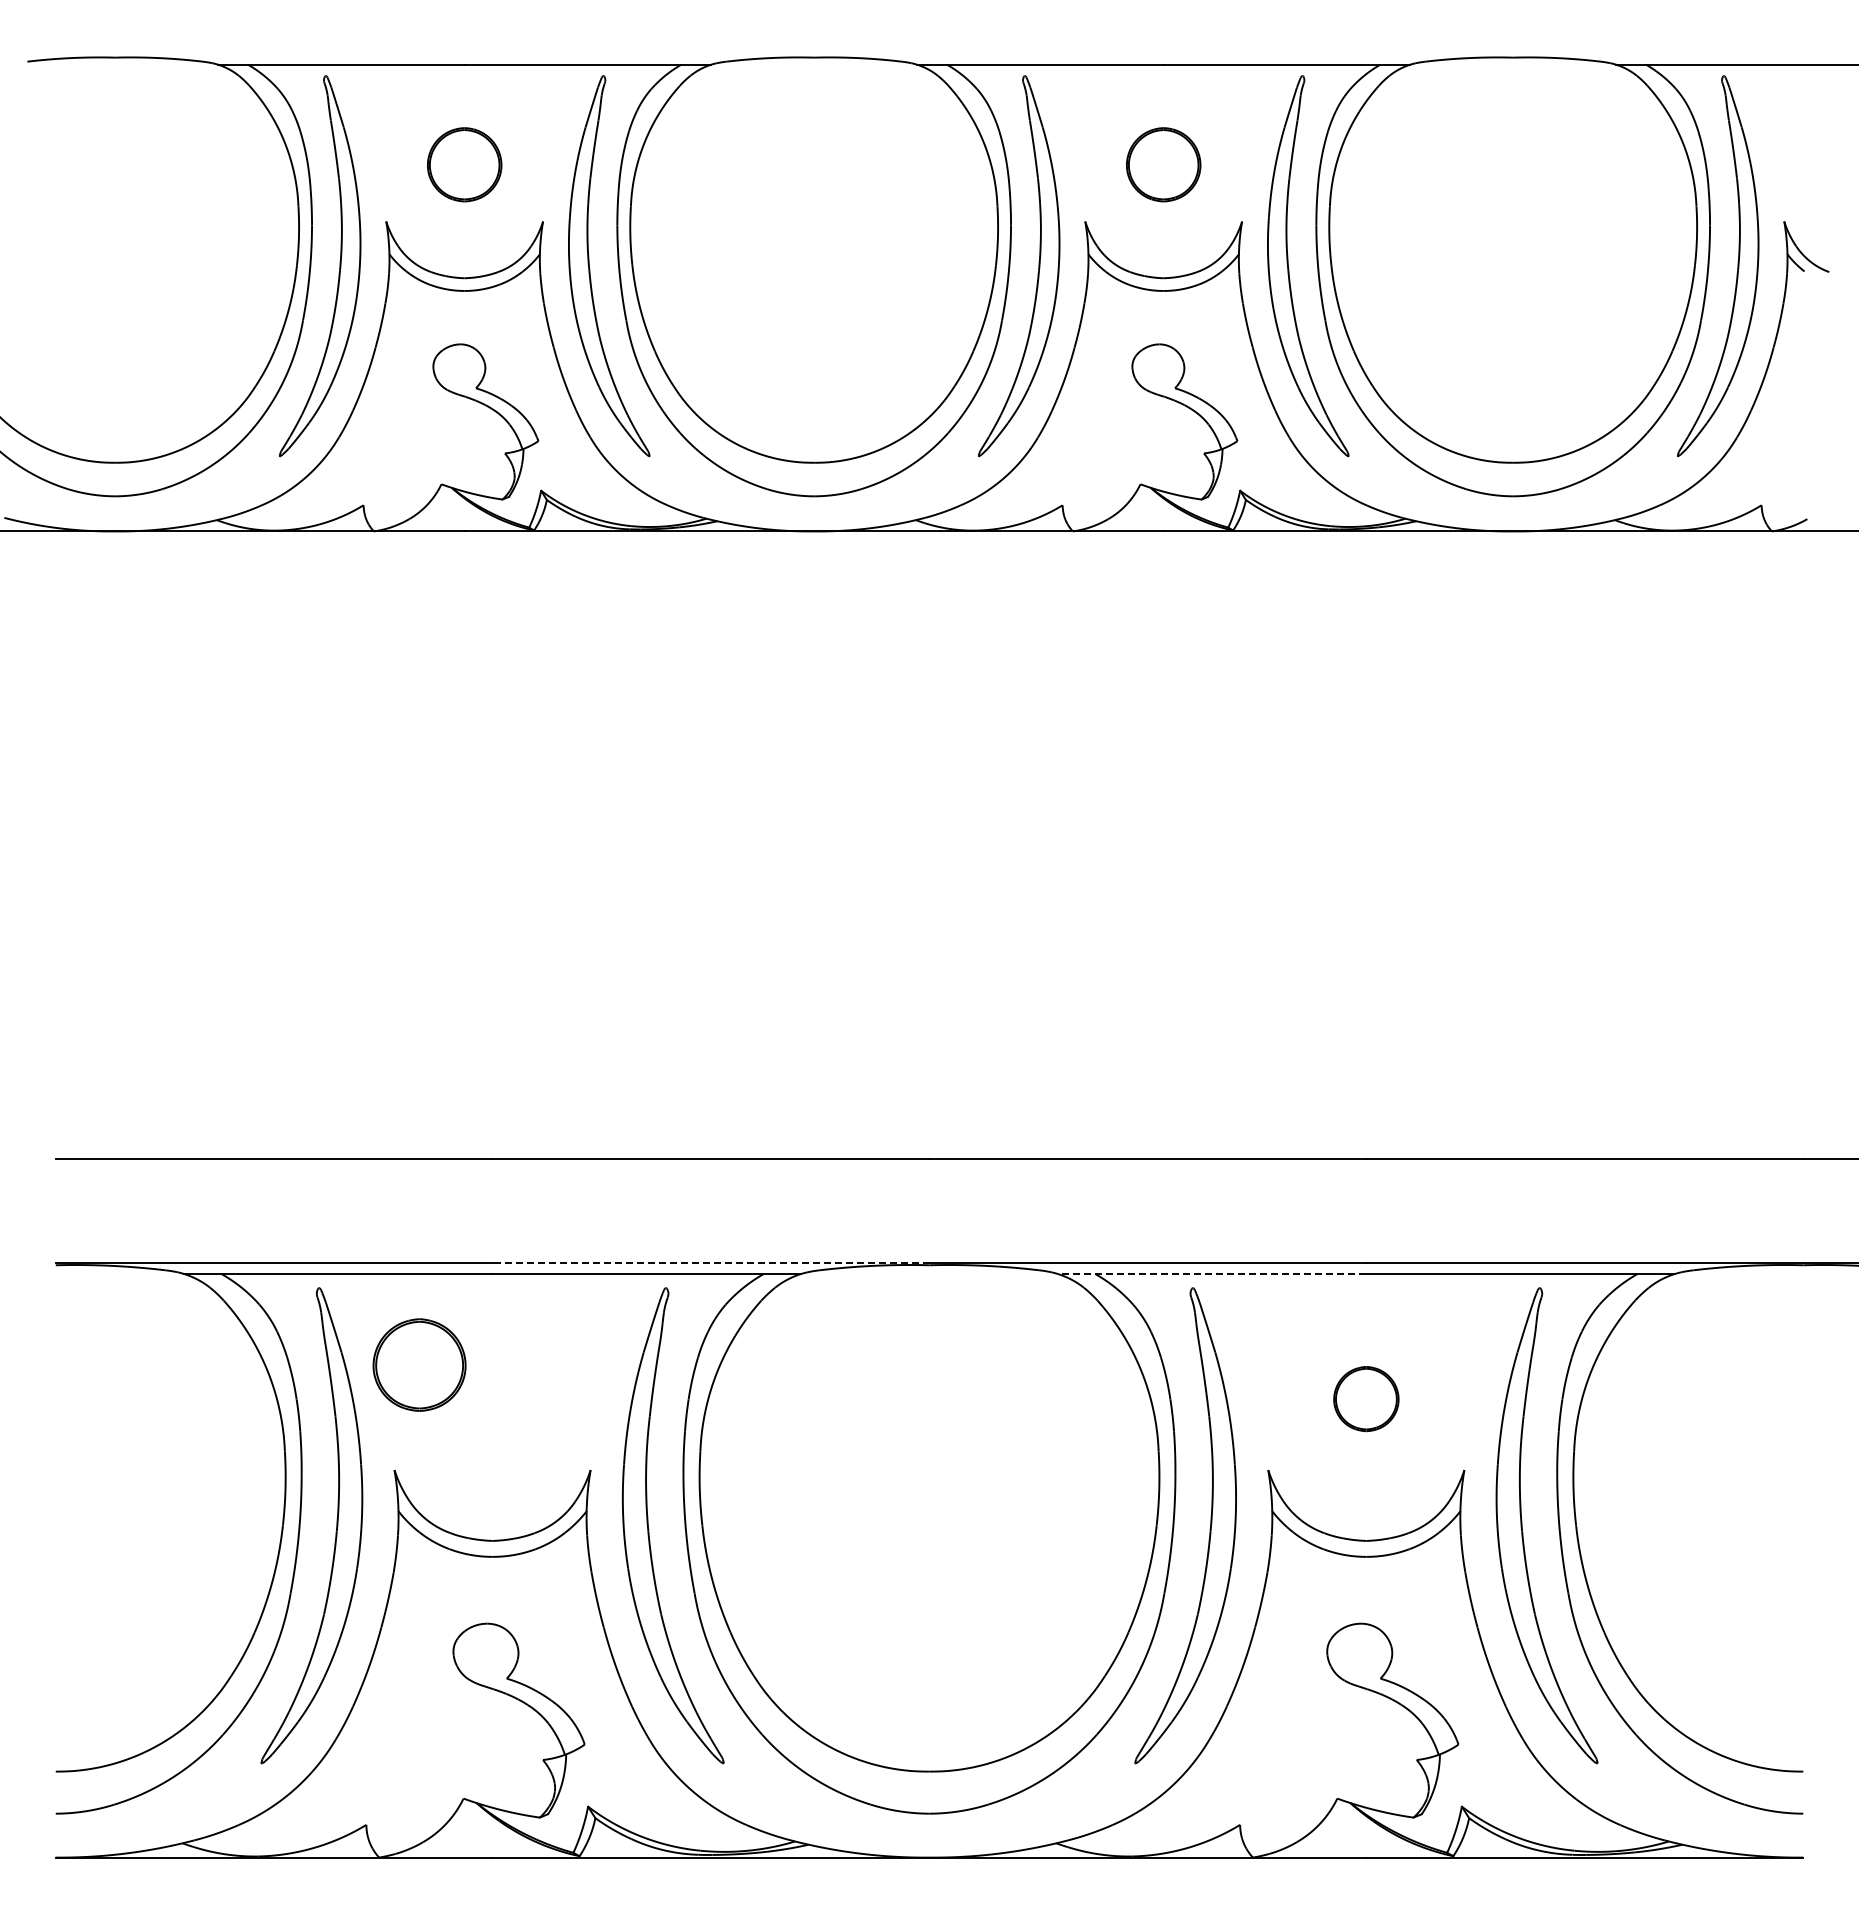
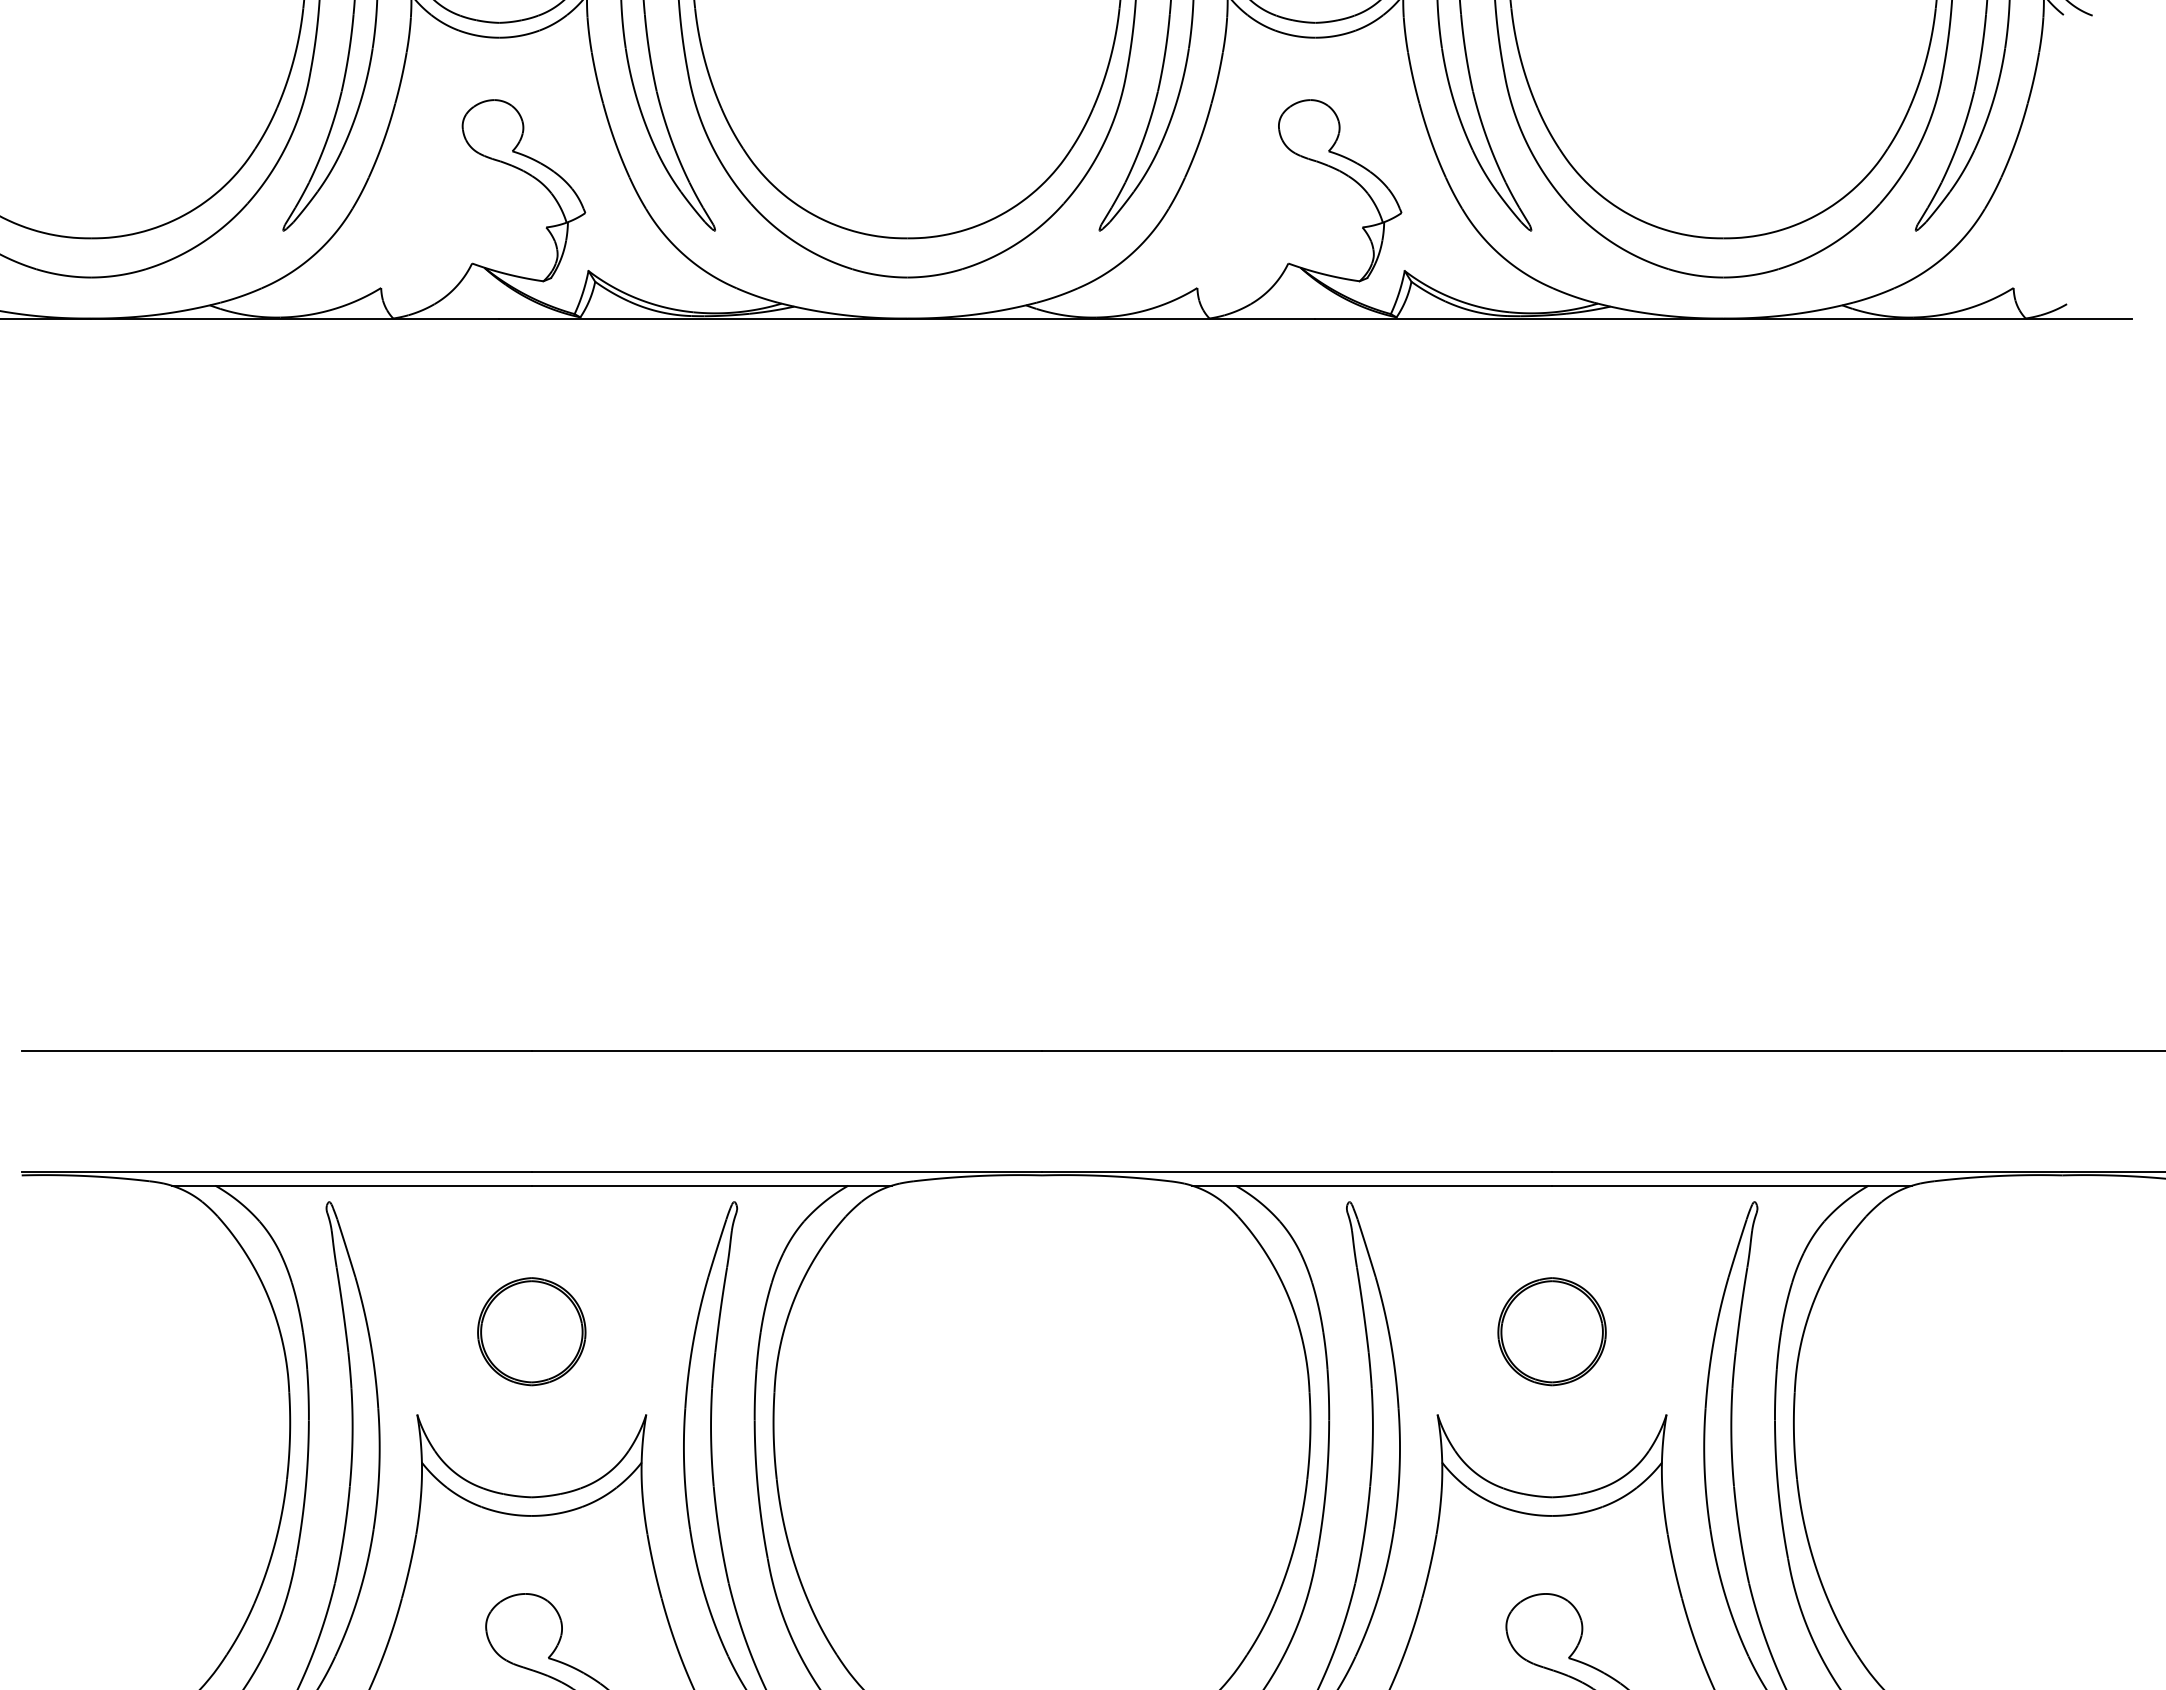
line: (710, 1262) -> (786, 1172), dashed -> solid
line: (1211, 1274) -> (1371, 1186), dashed -> solid
part: (419, 1364) -> (531, 1330), moved
part: (1366, 1398) -> (1552, 1330), size x1.43

